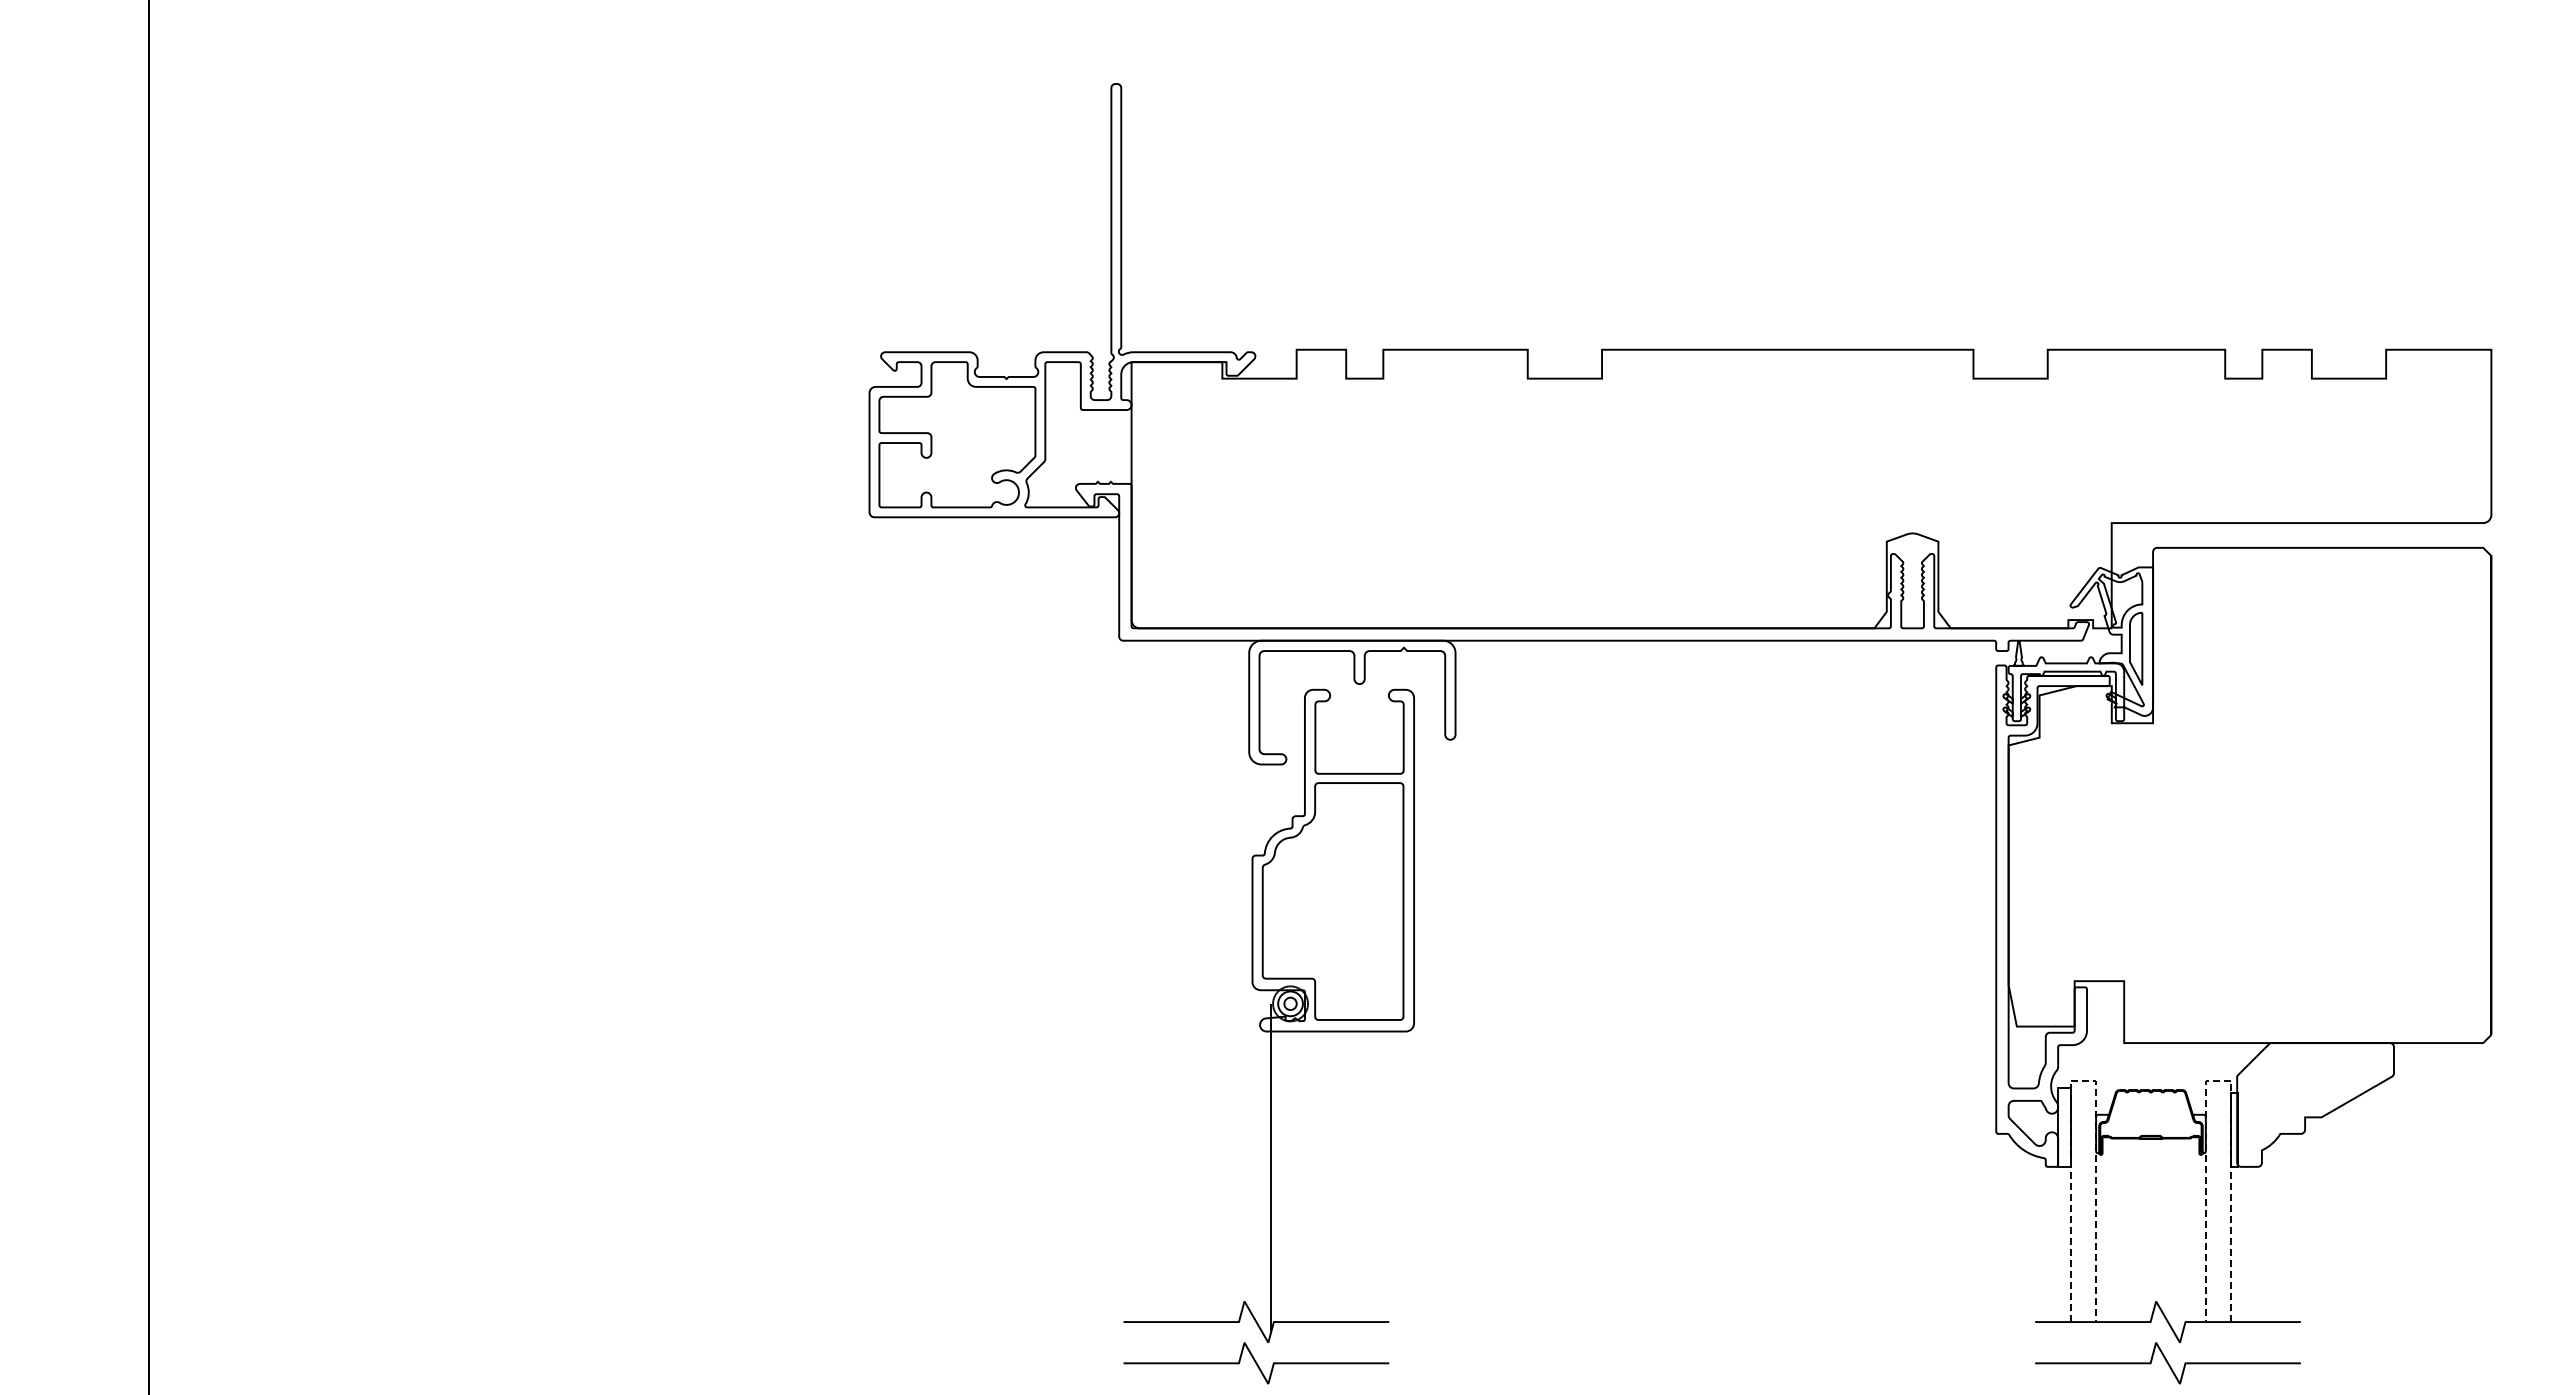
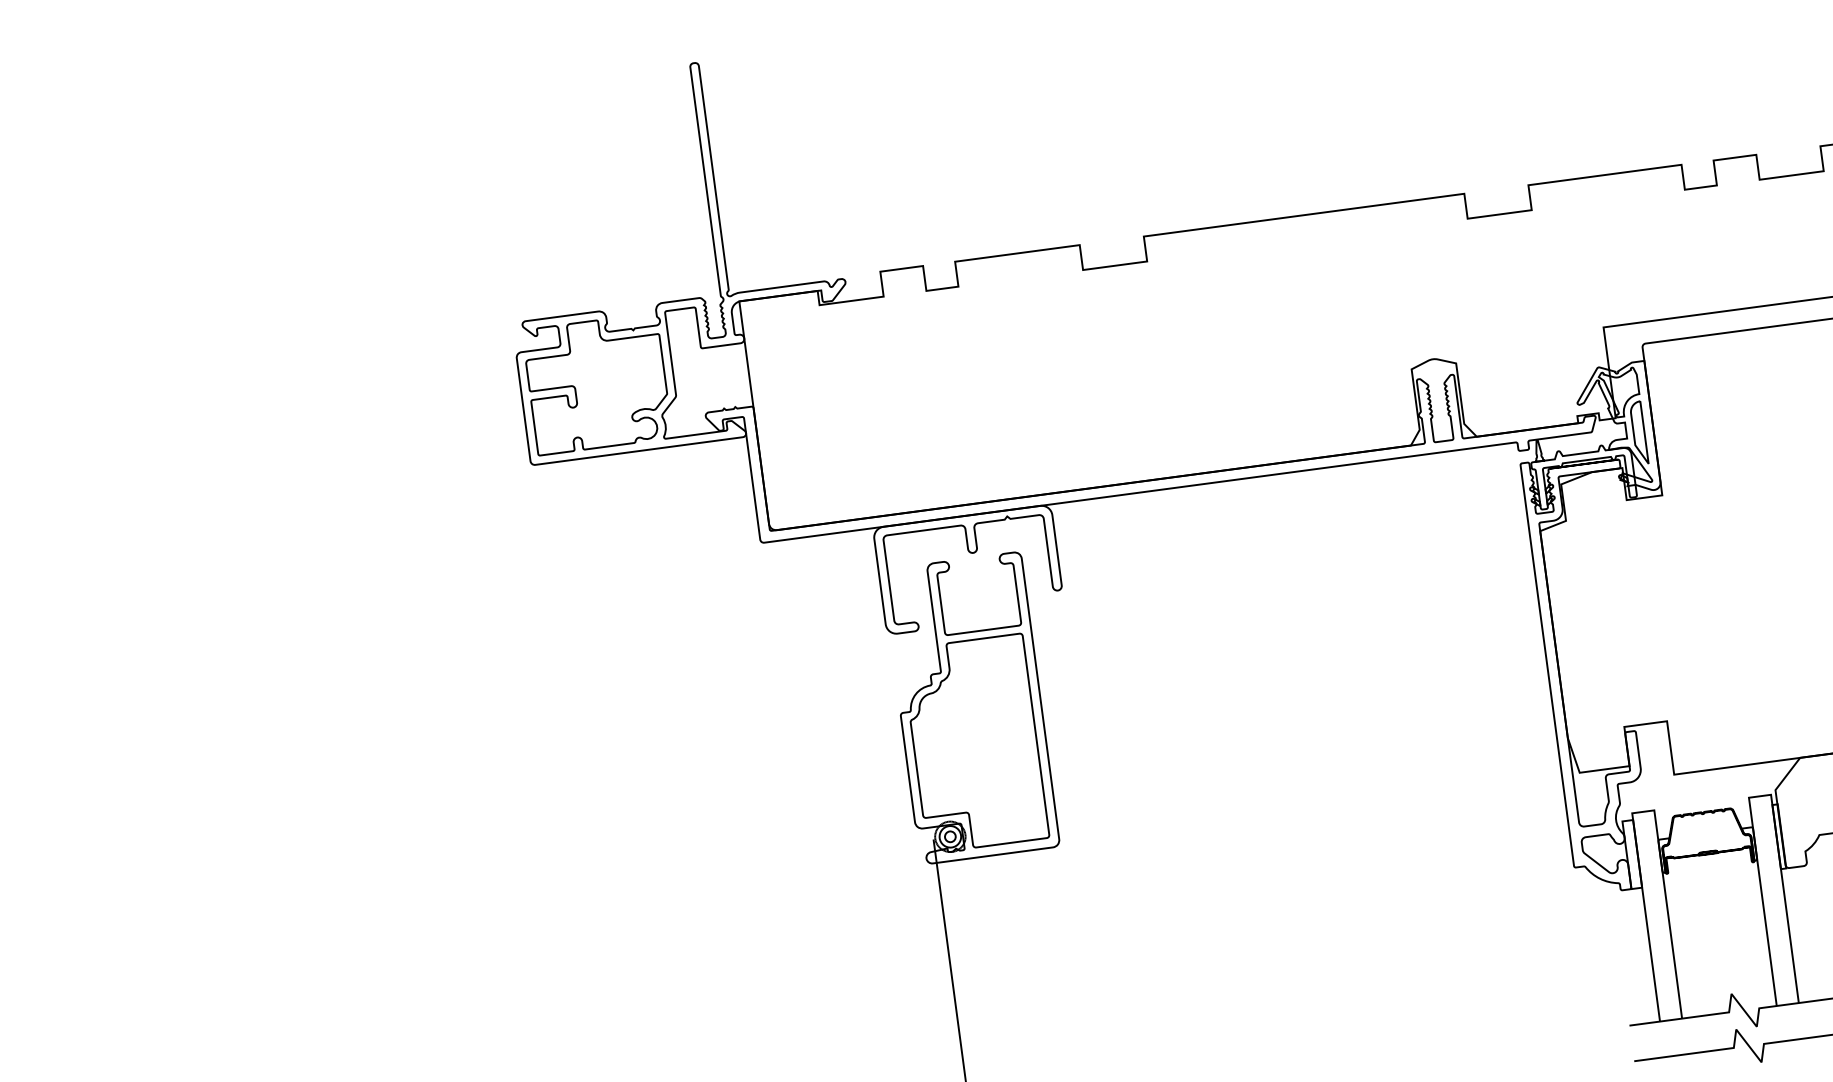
line: (2083, 1080) -> (1643, 811), dashed -> solid
line: (2218, 1080) -> (1759, 796), dashed -> solid

